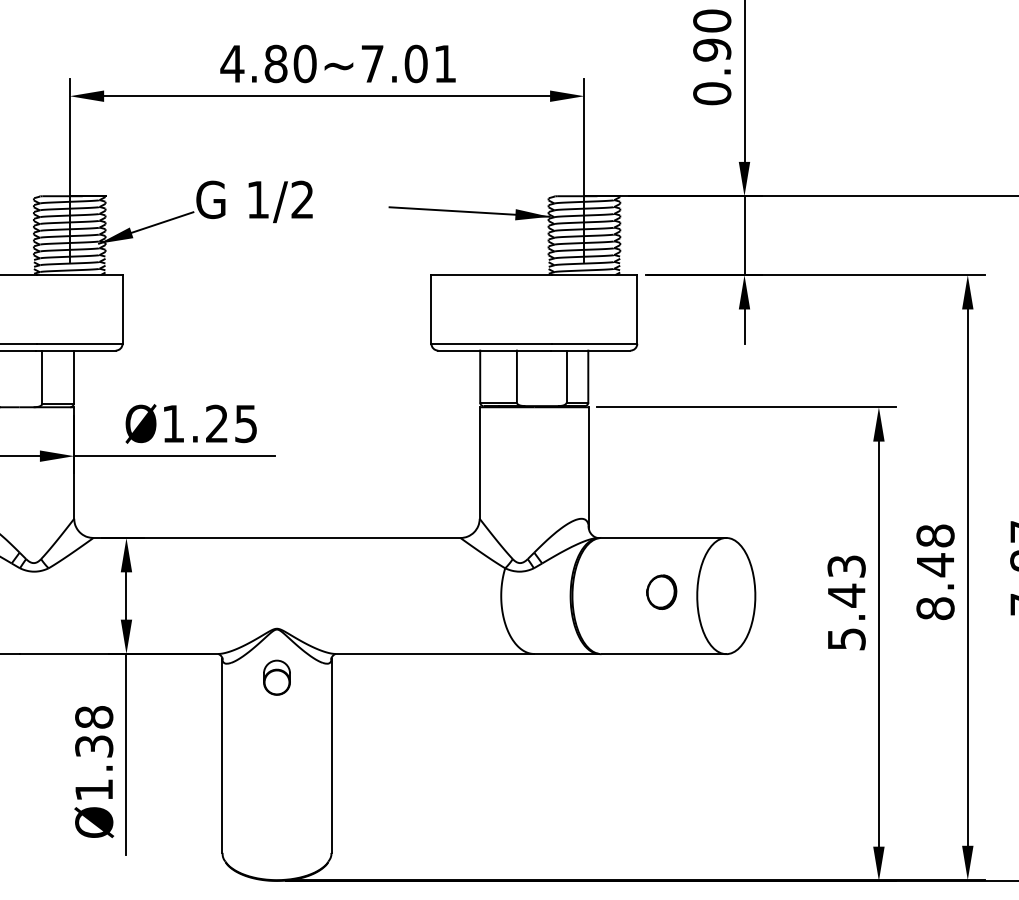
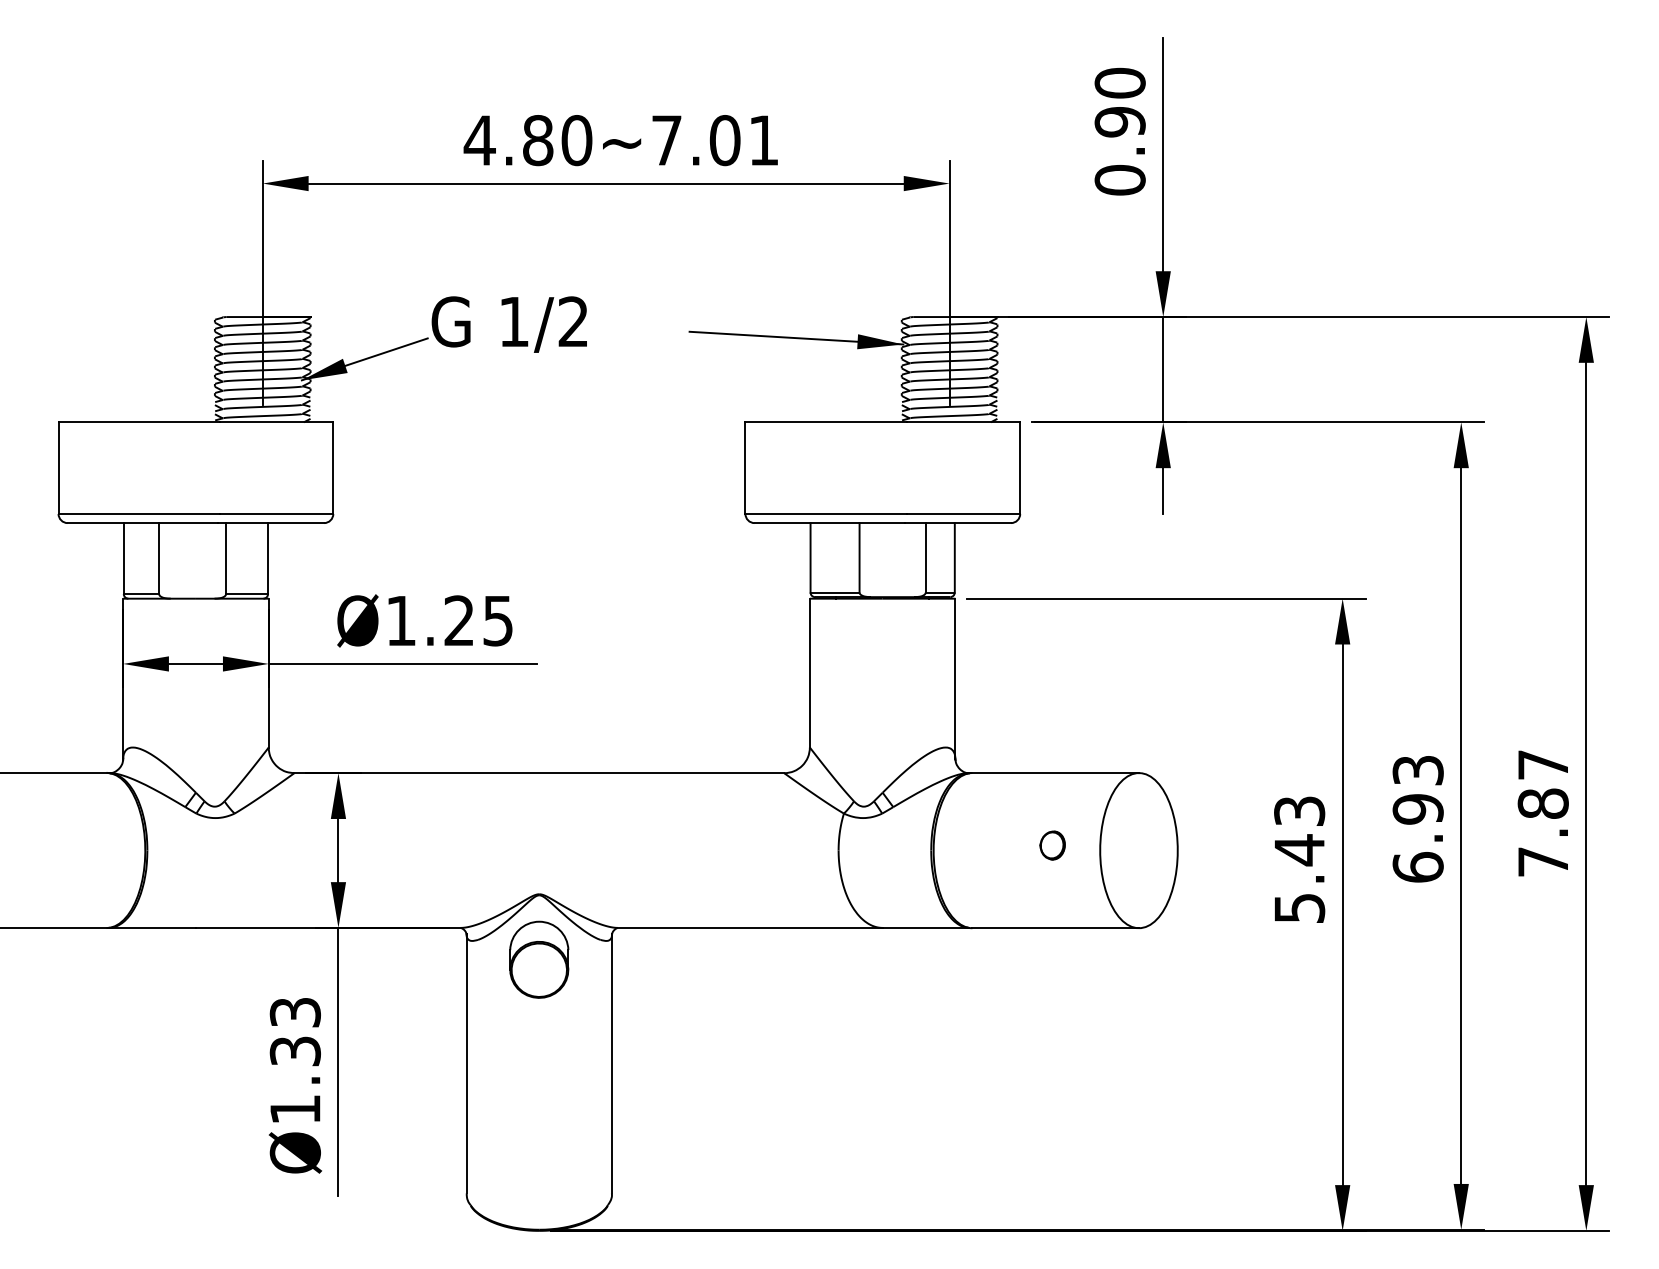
text: (934, 571) -> (1417, 818), 8.48 -> 6.93
part: (661, 592) -> (1052, 845), size x0.62
part: (277, 677) -> (539, 959), size x1.67
text: (93, 717) -> (294, 1012), Ø1.38 -> Ø1.33

